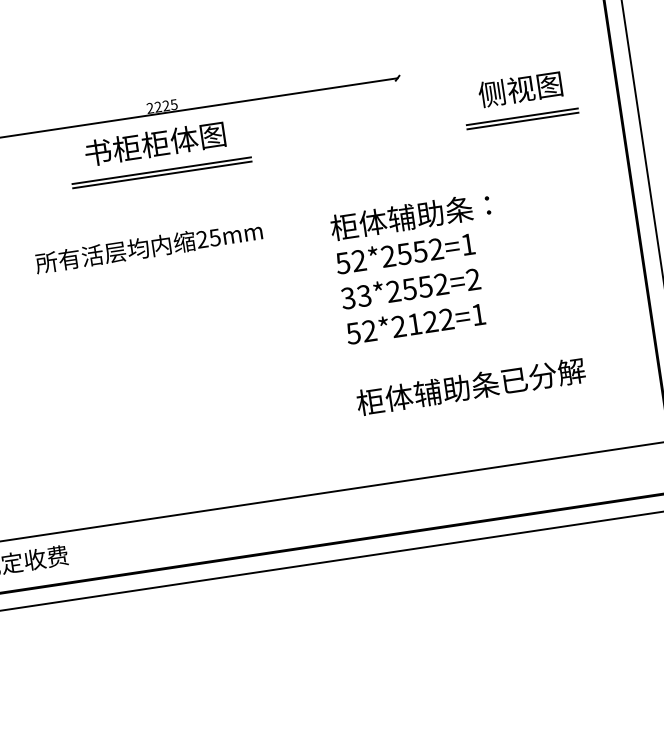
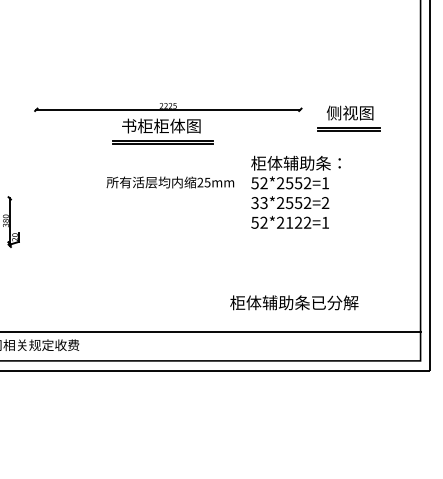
part: (519, 99) -> (348, 118), moved
text: (149, 247) -> (170, 182), moved
text: (417, 267) -> (295, 191), moved
text: (471, 386) -> (294, 302), moved

